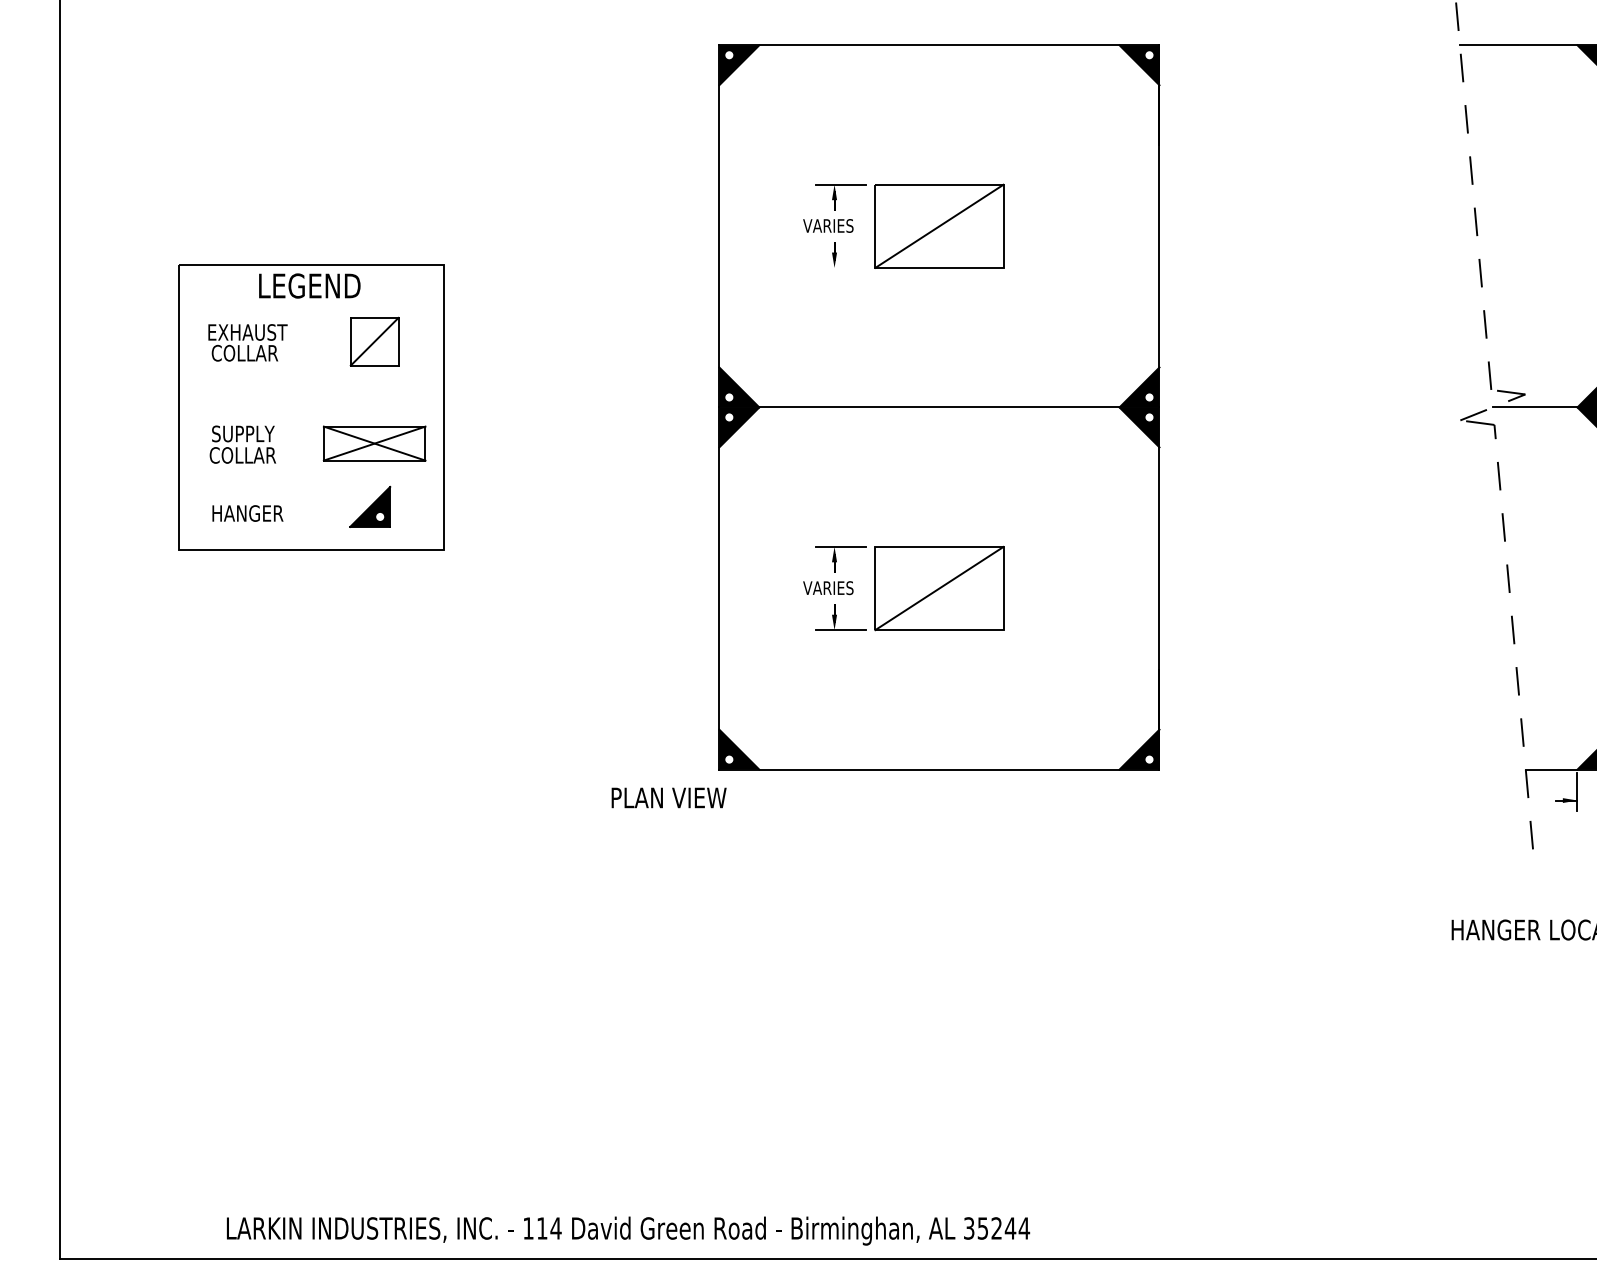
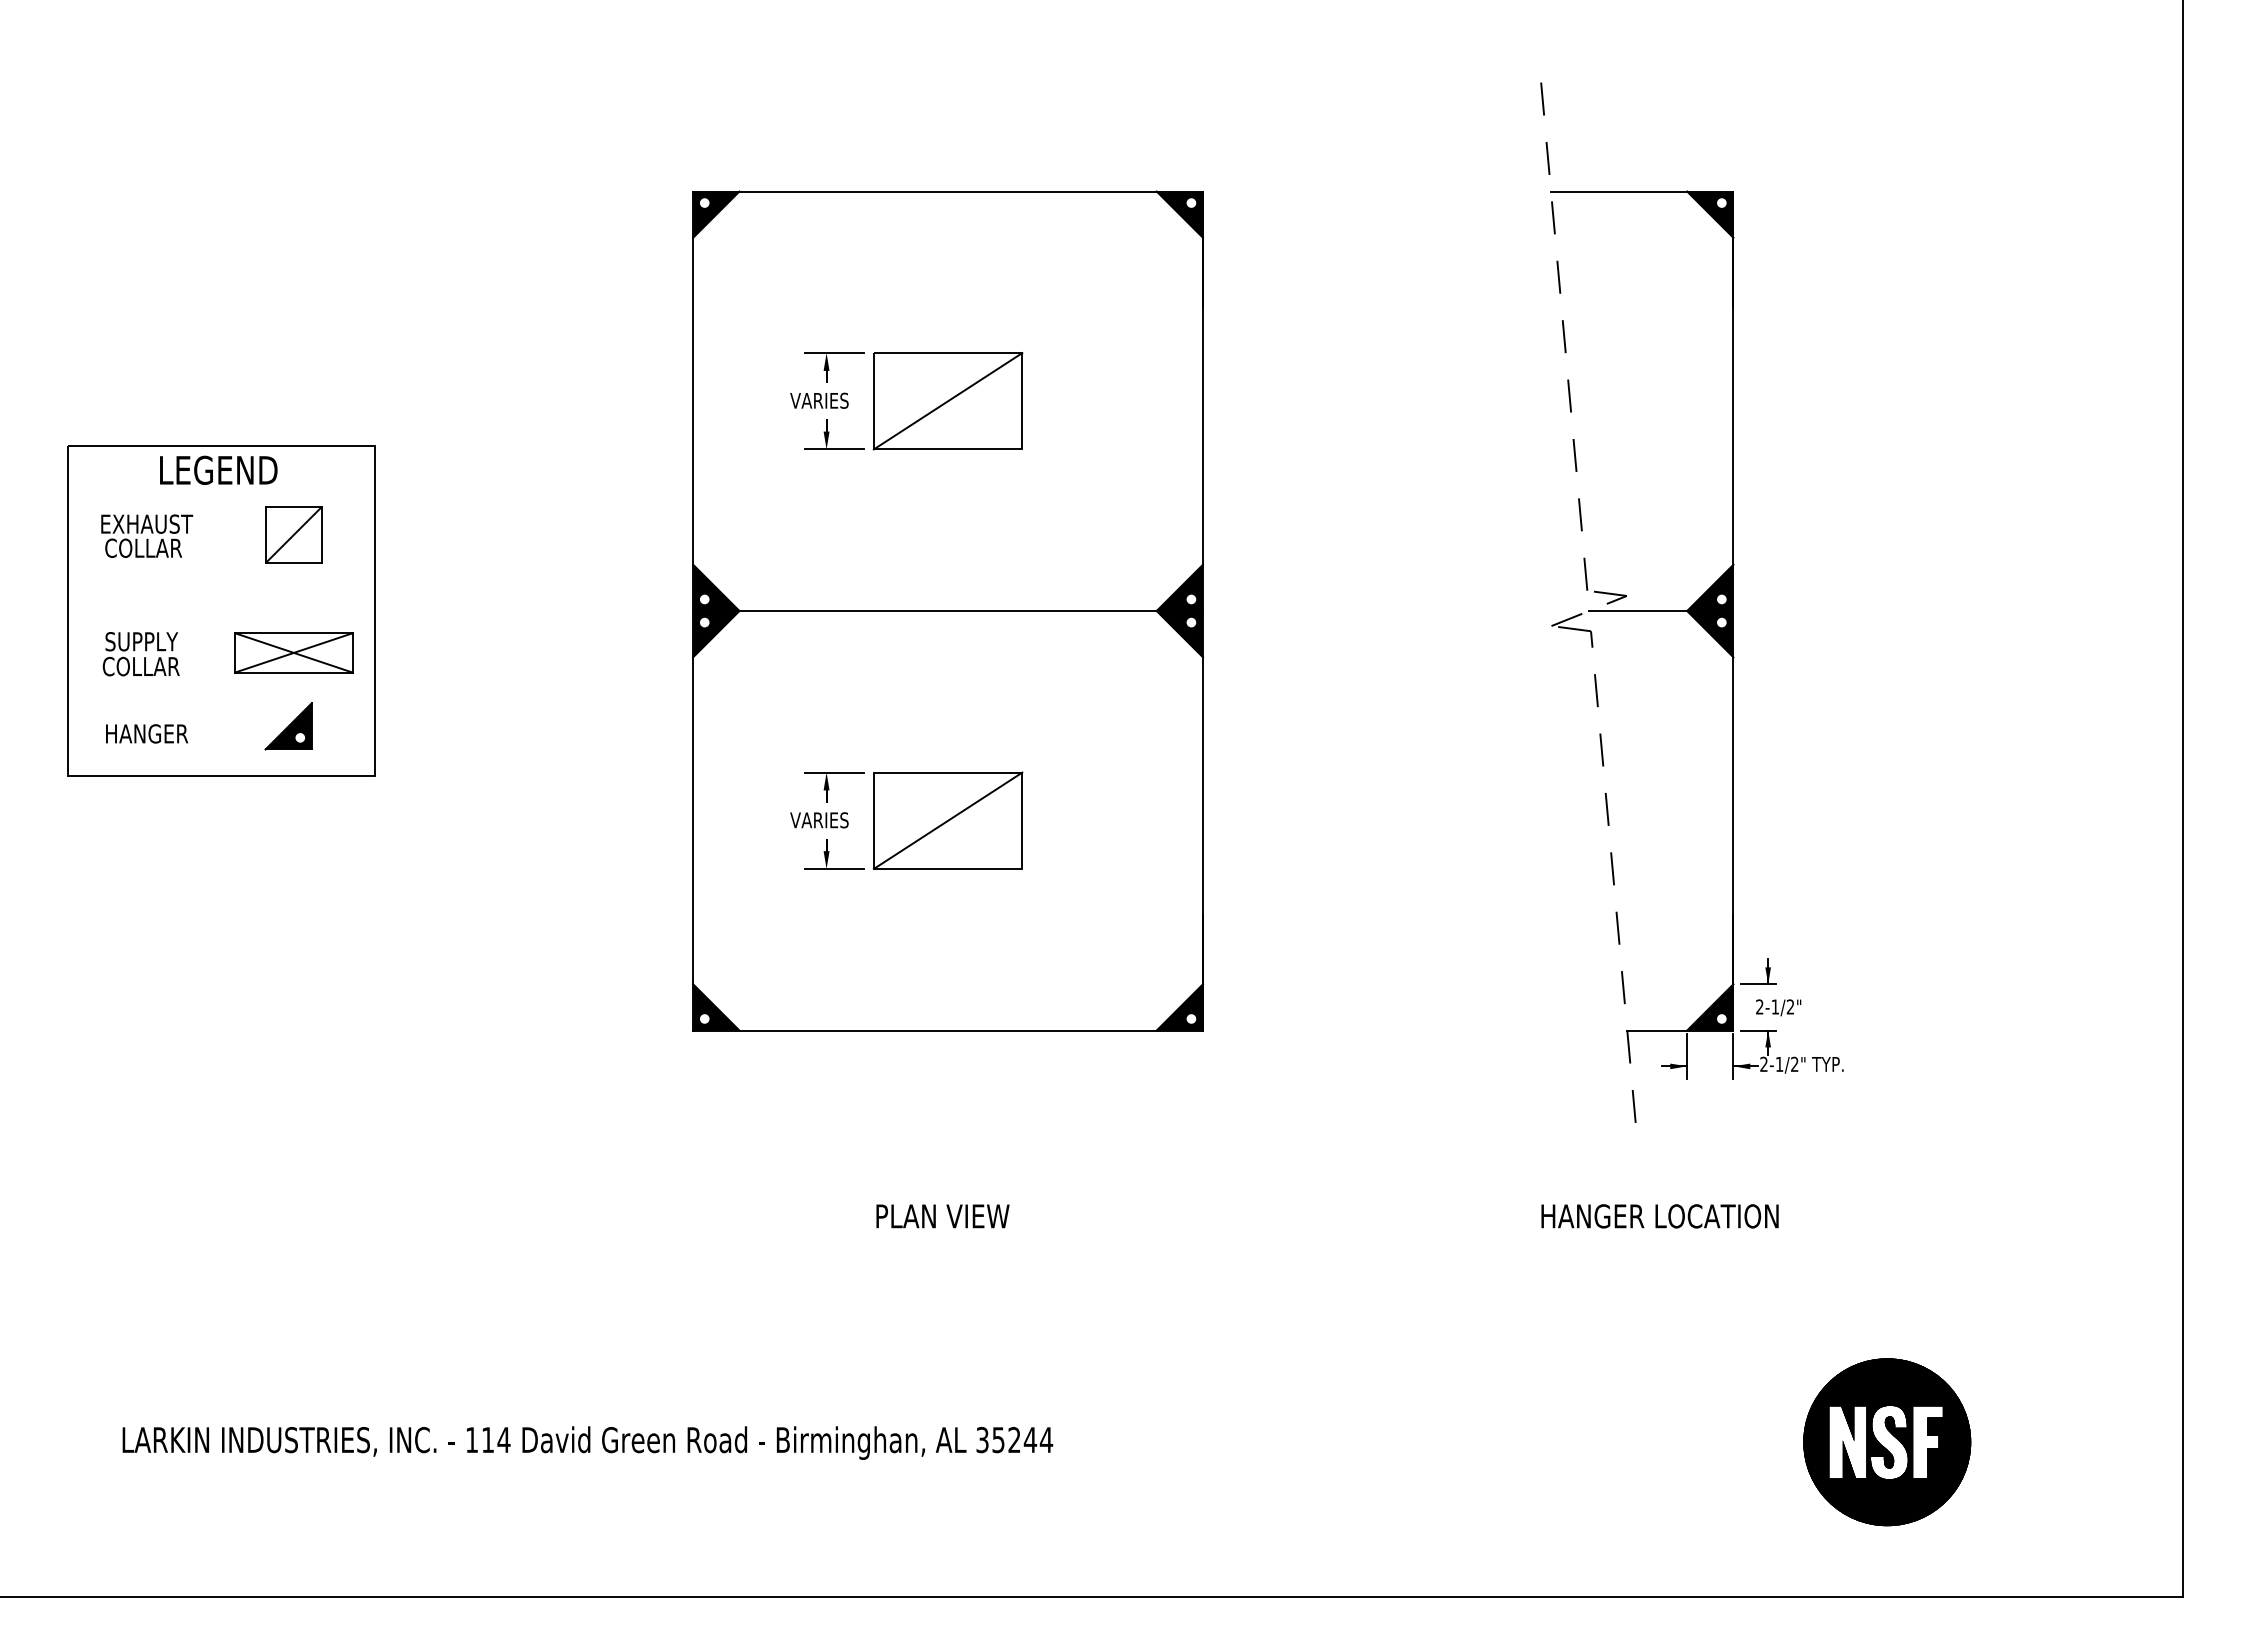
line: (841, 268) -> (834, 449), added
text: (668, 798) -> (942, 1216), moved
text: (628, 1230) -> (587, 1442), moved

